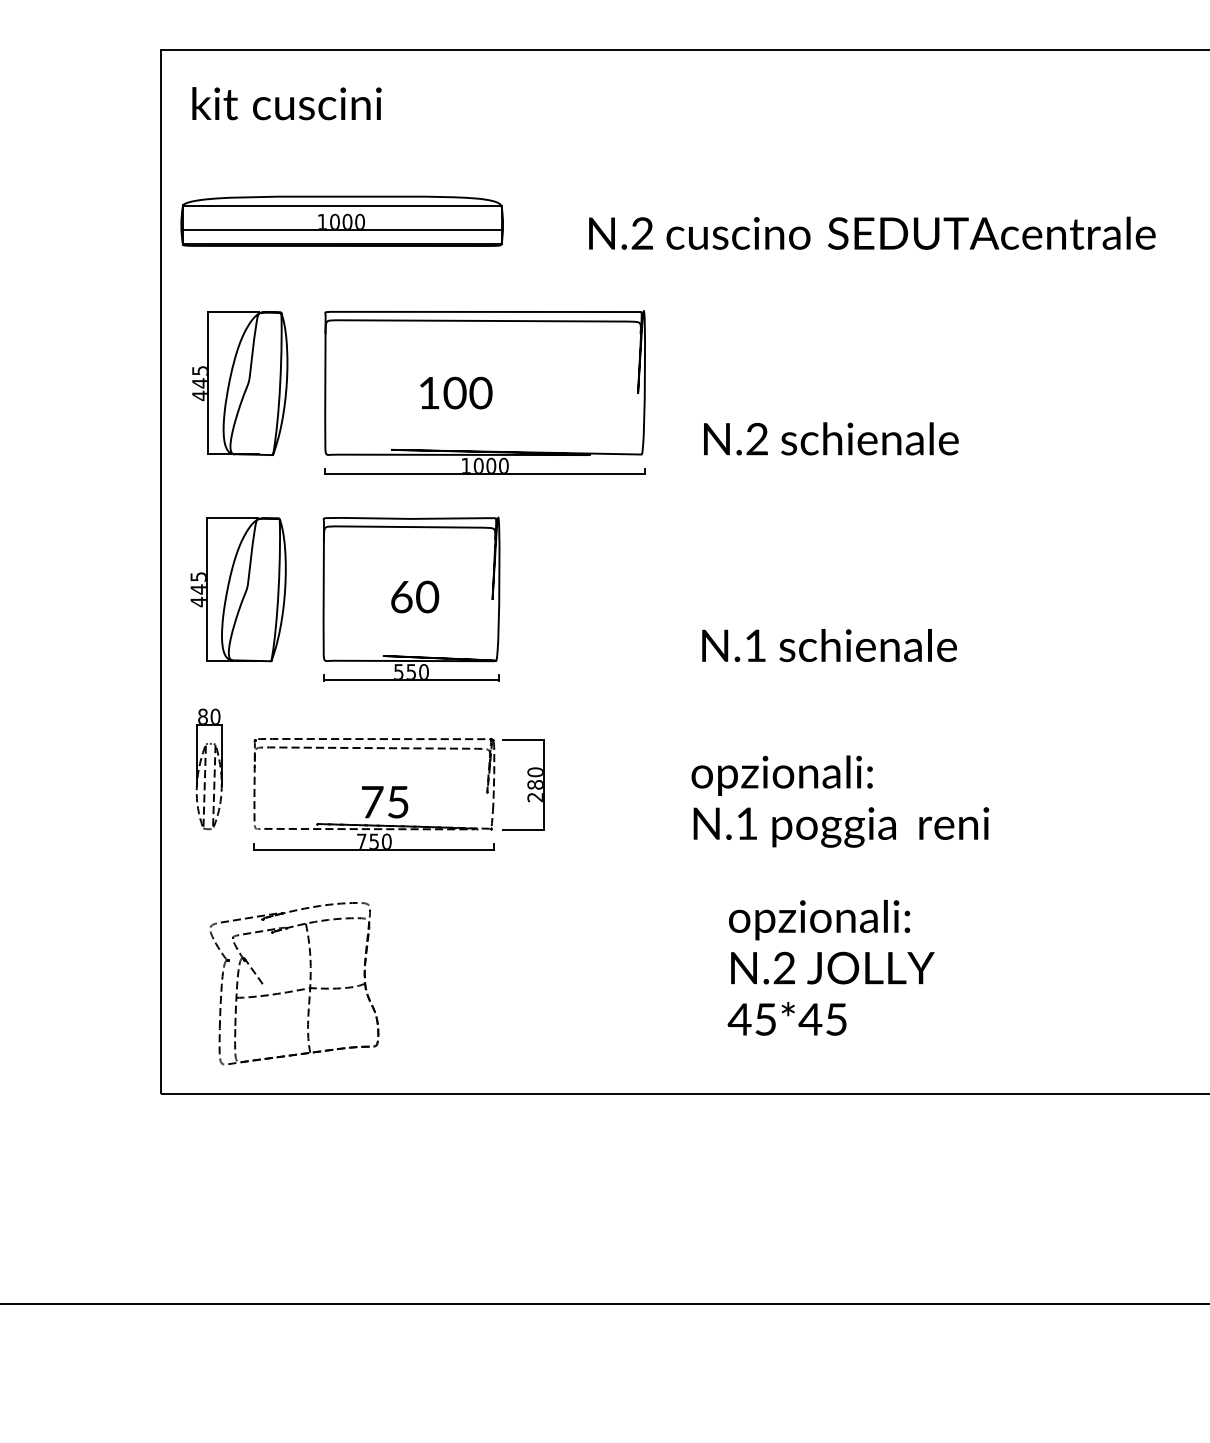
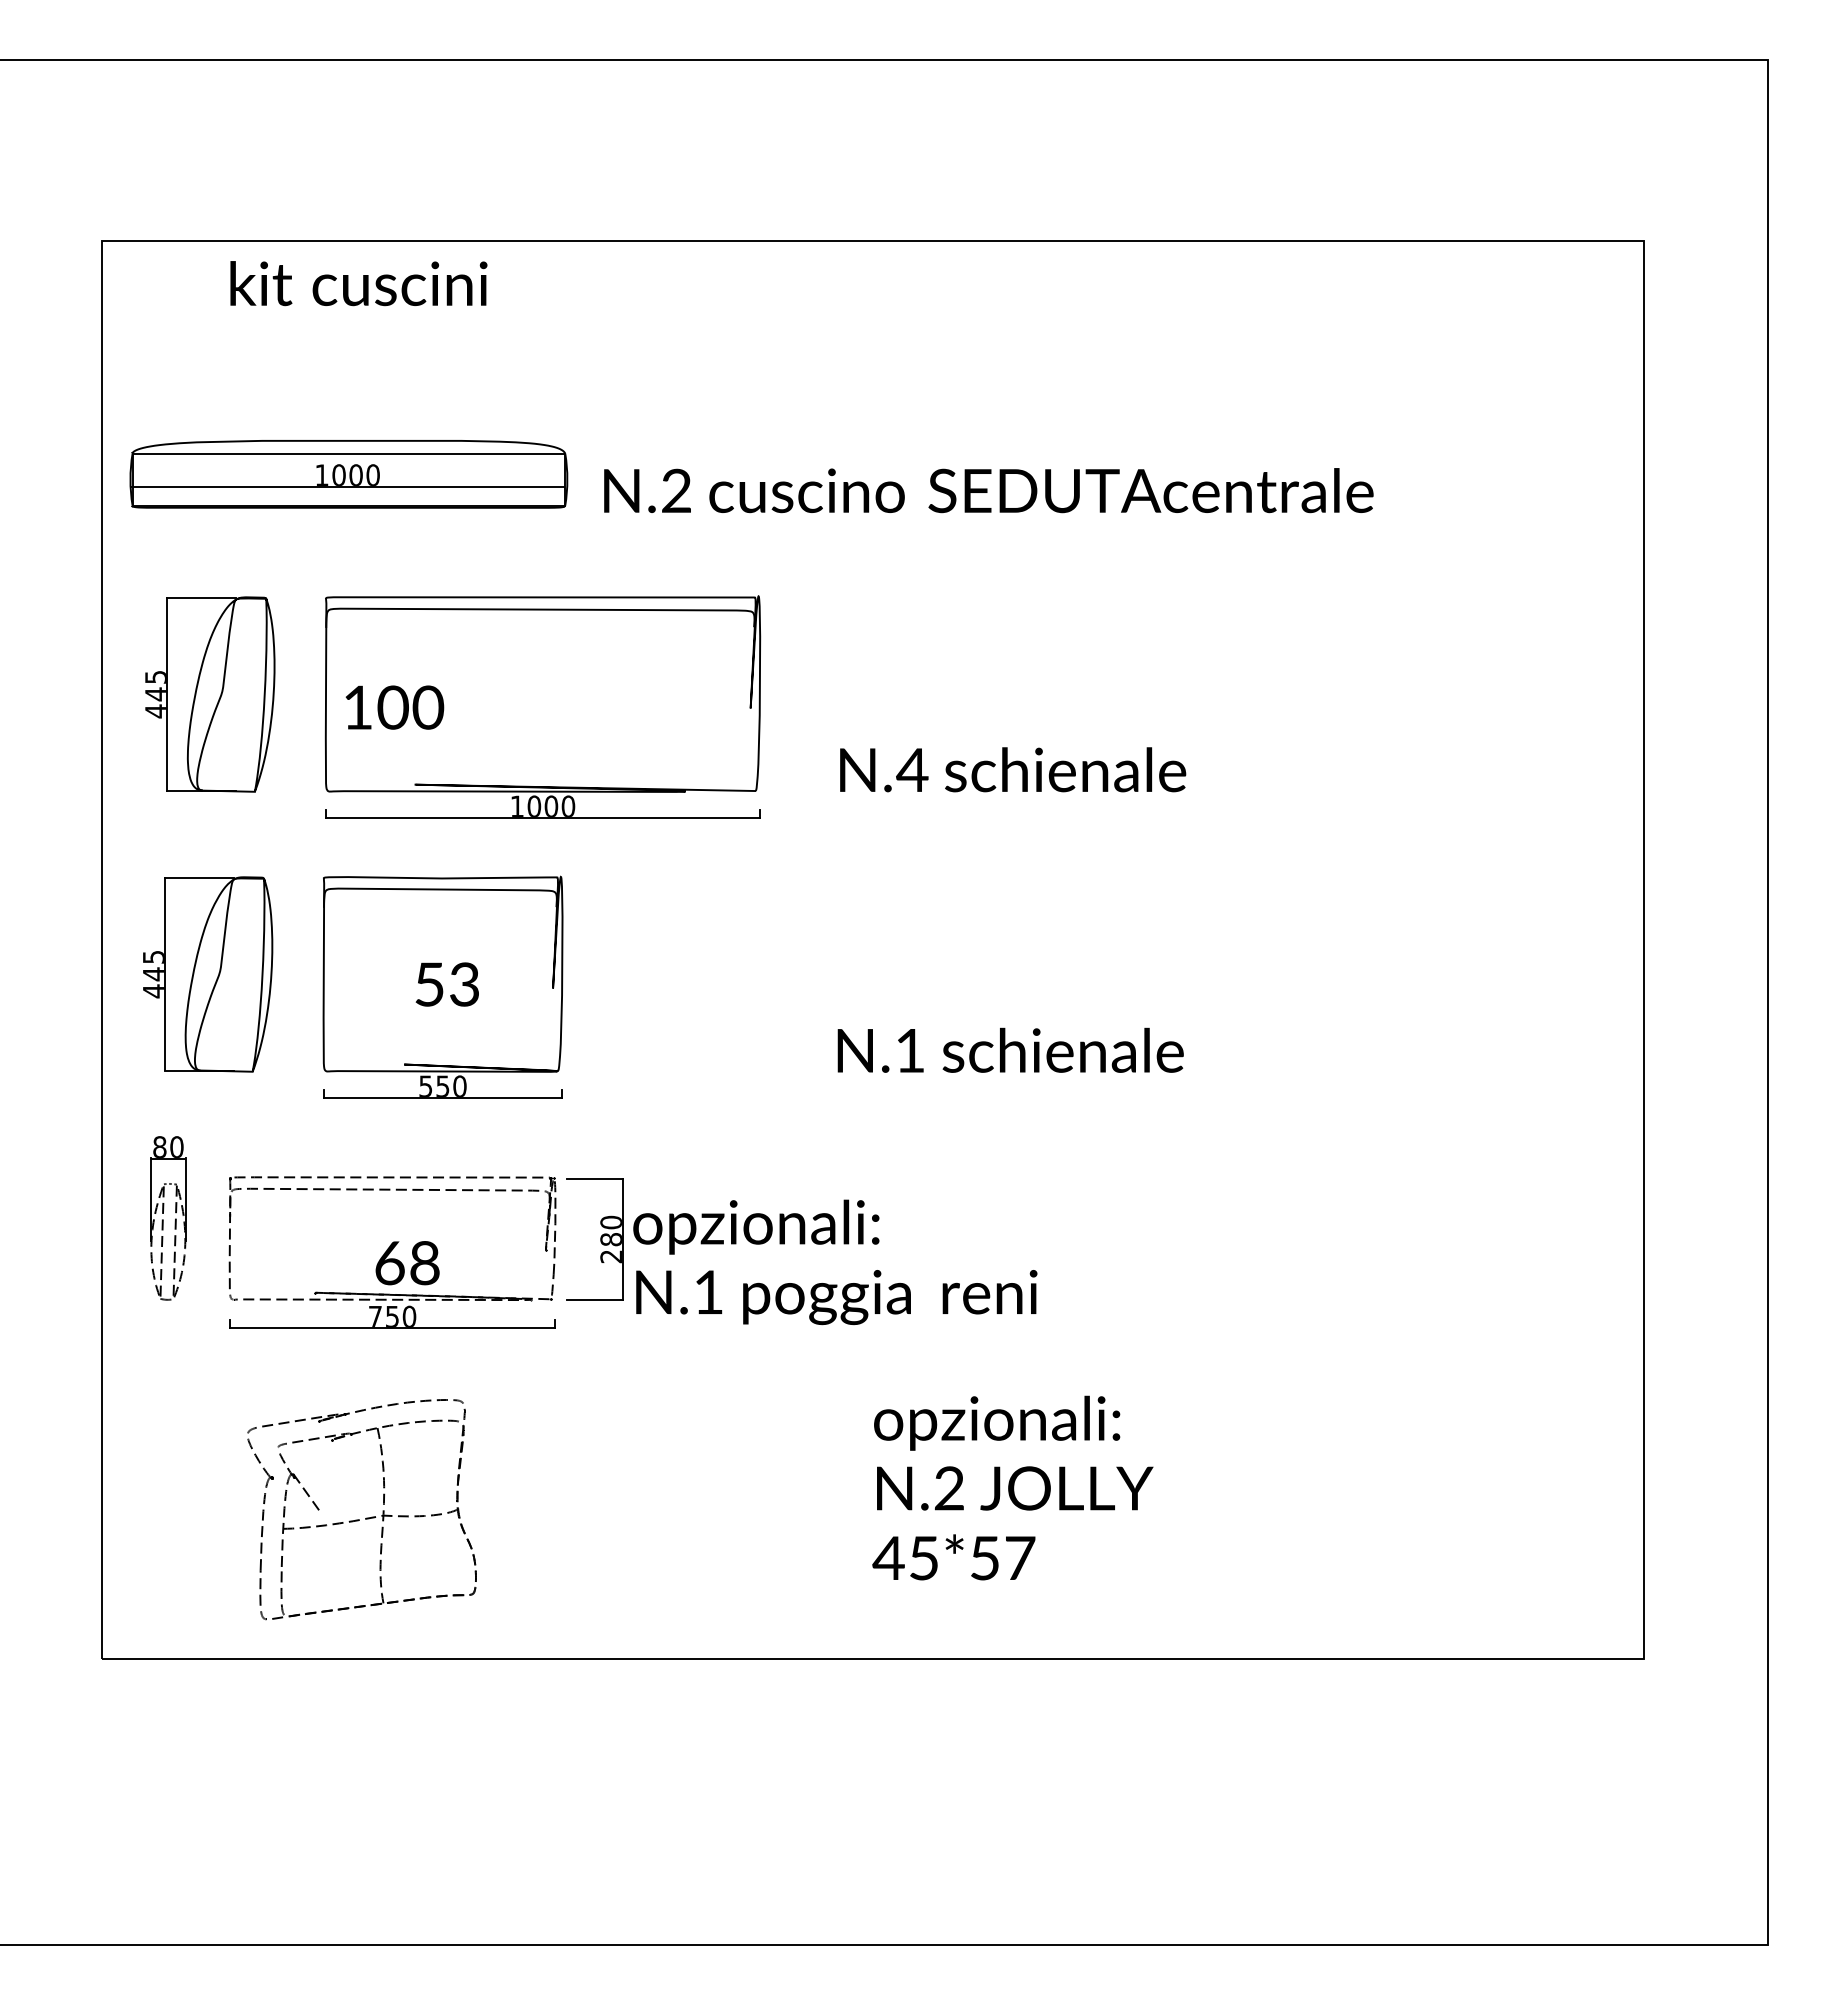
text: (286, 103) -> (358, 283), moved
text: (872, 233) -> (988, 490), moved
text: (456, 393) -> (394, 707), moved
text: (757, 438) -> (912, 769), N.2 -> N.4
text: (414, 597) -> (447, 984), 60 -> 53
text: (840, 801) -> (835, 1262), moved
text: (385, 802) -> (407, 1263), 75 -> 68
part: (297, 989) -> (366, 1517), moved
text: (822, 1019) -> (1001, 1558), 45*45 -> 45*57

